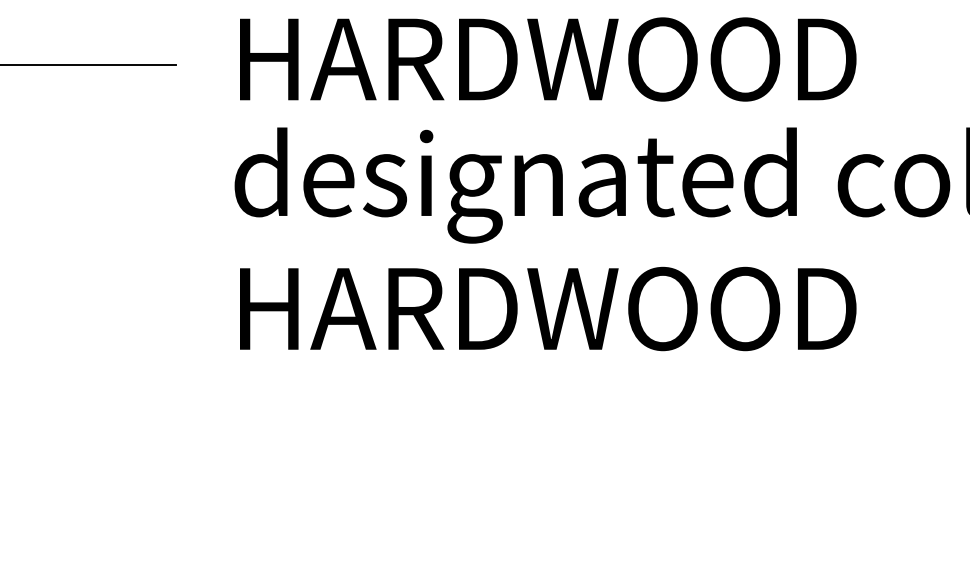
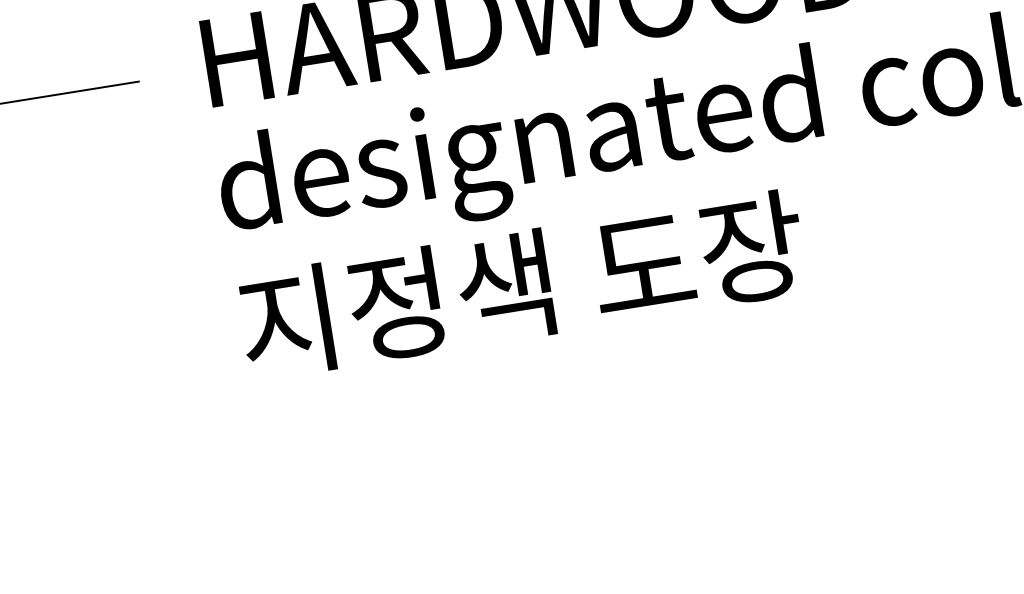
text: (545, 307) -> (572, 276), HARDWOOD -> 지정색 도장

